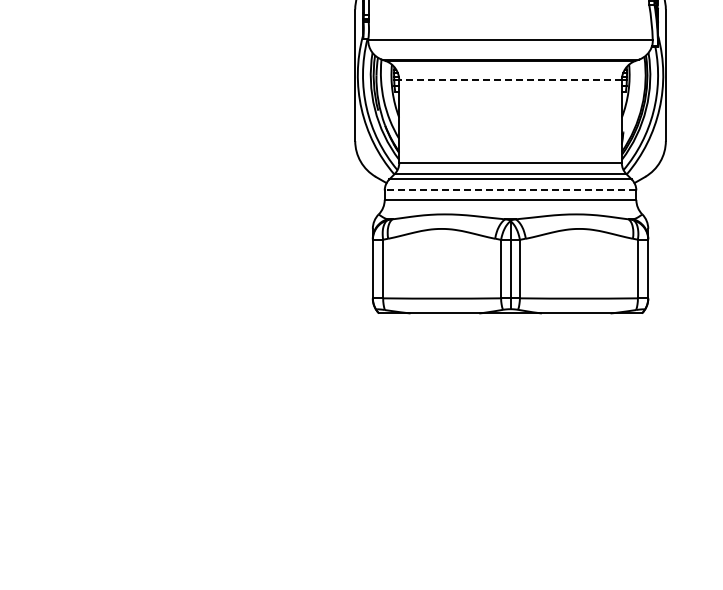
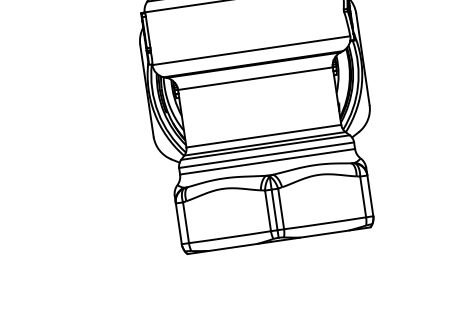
line: (510, 80) -> (255, 78), dashed -> solid
line: (510, 190) -> (266, 155), dashed -> solid

